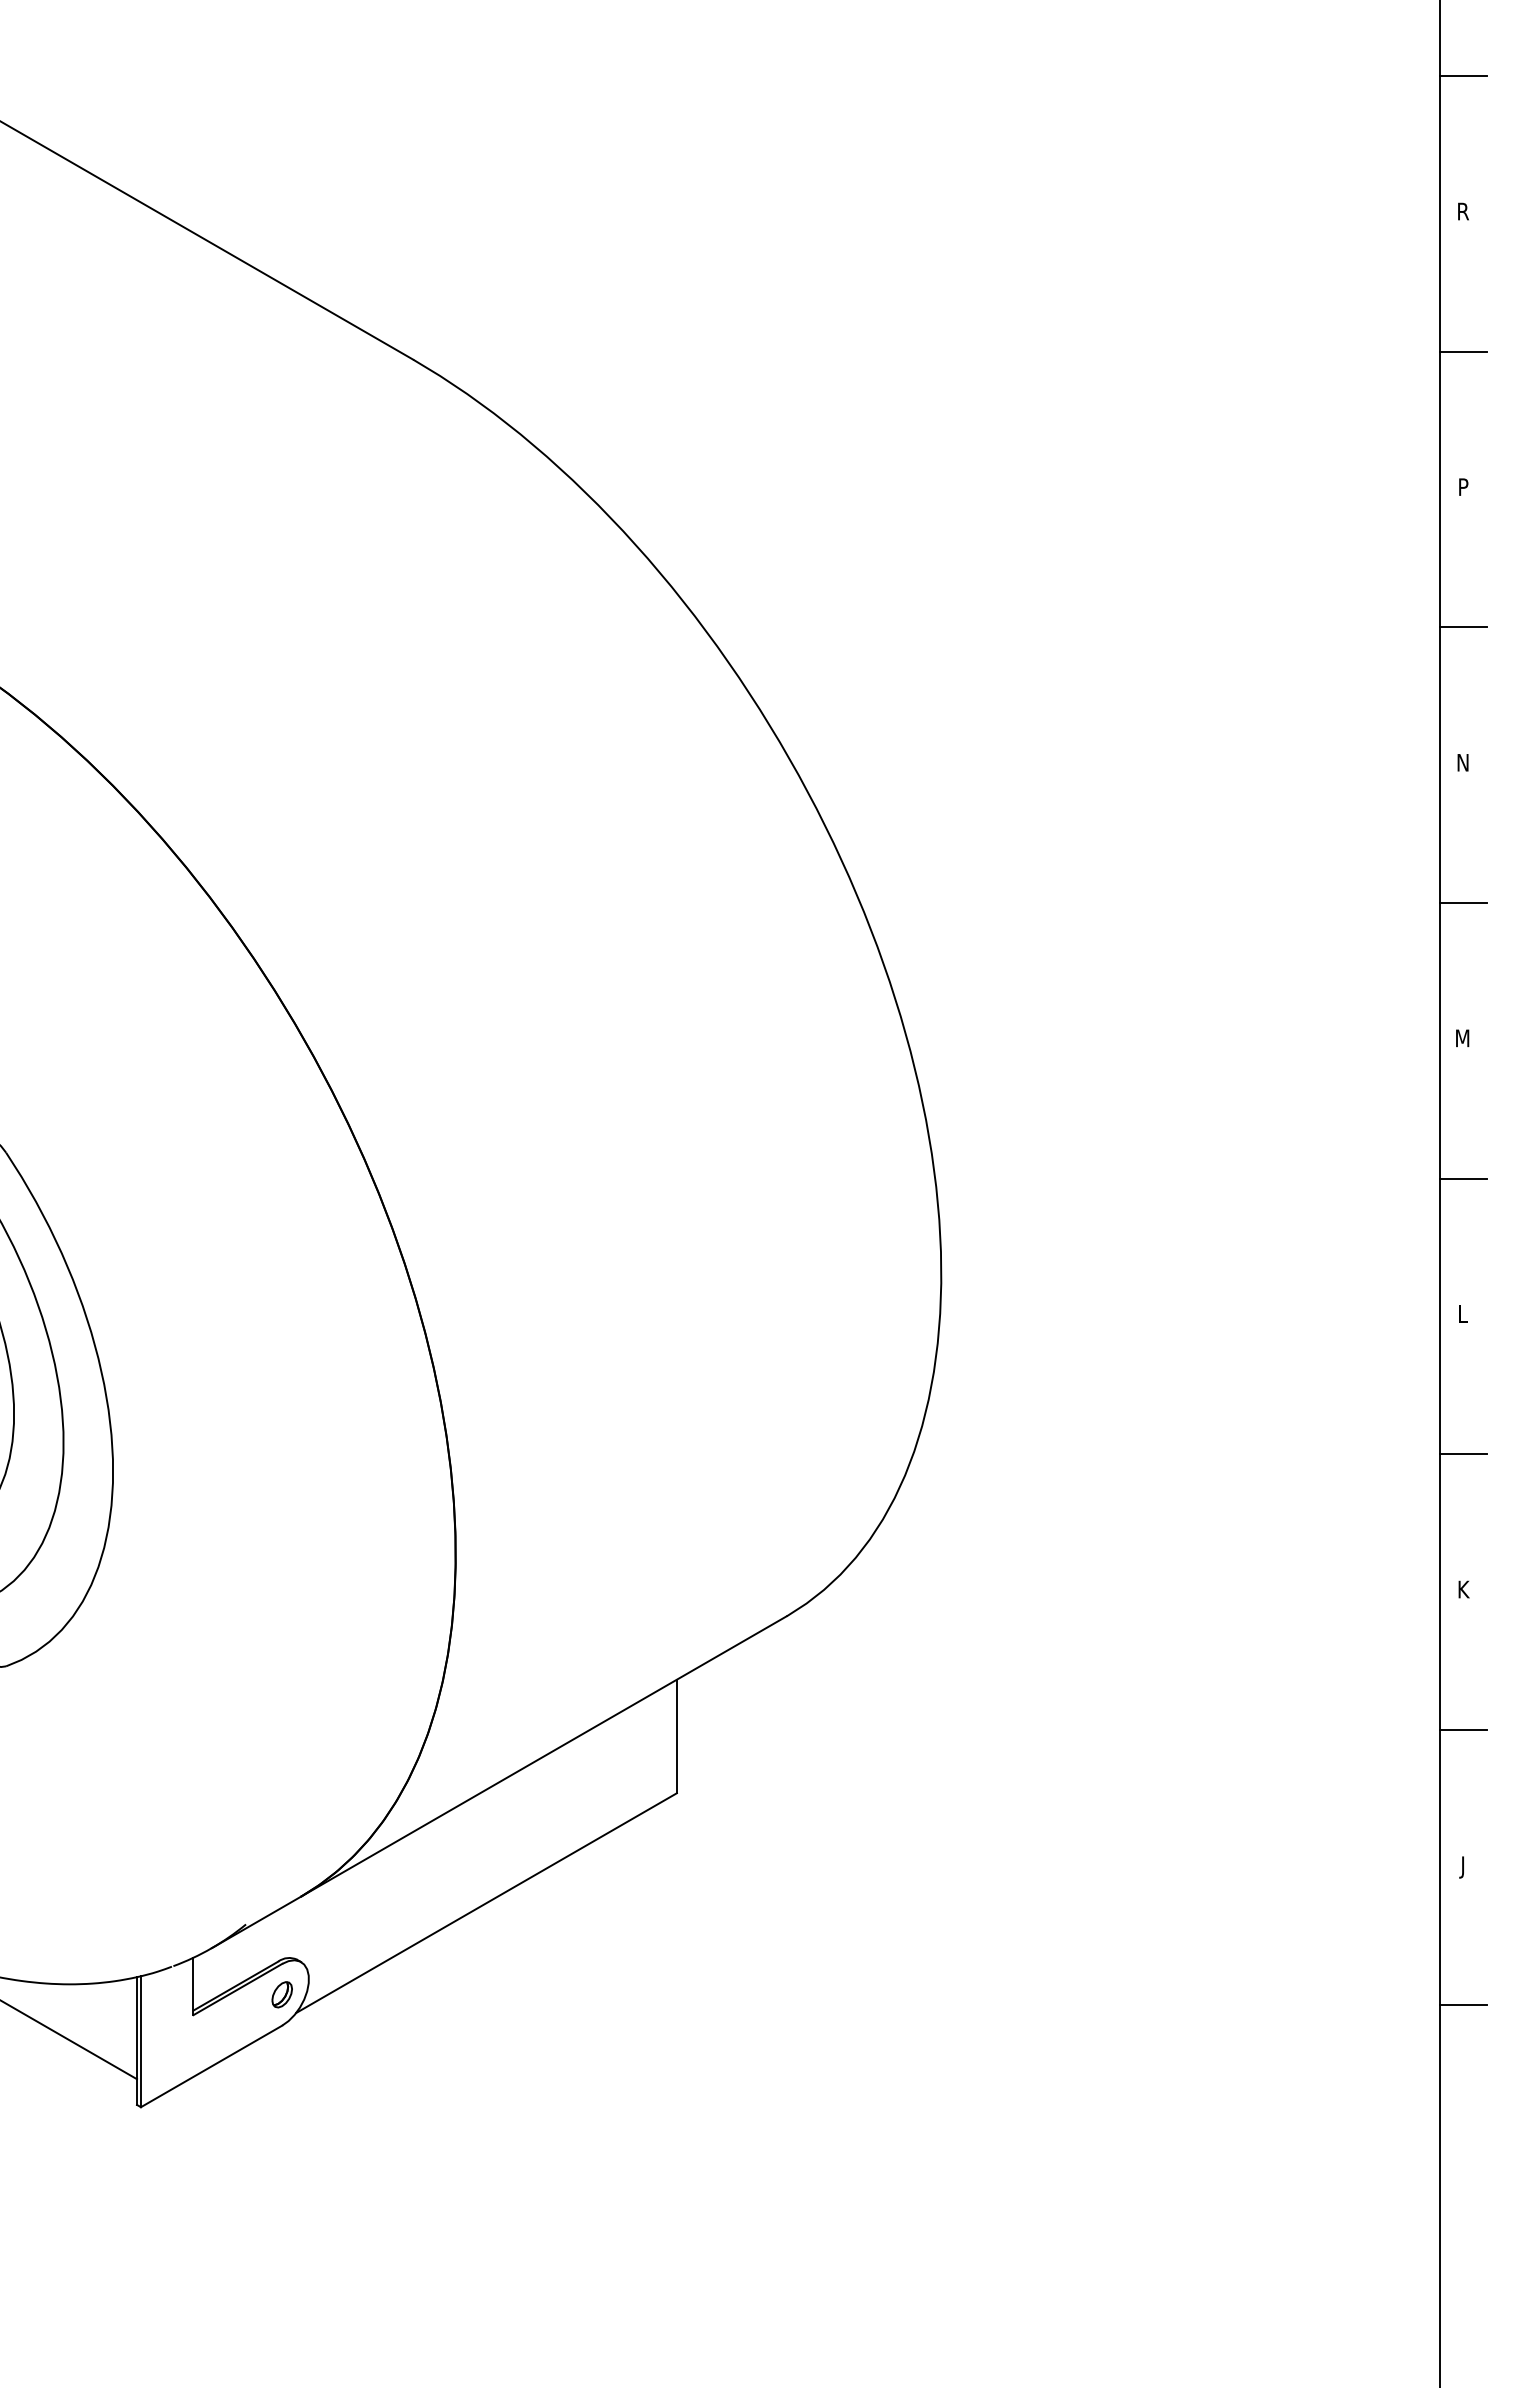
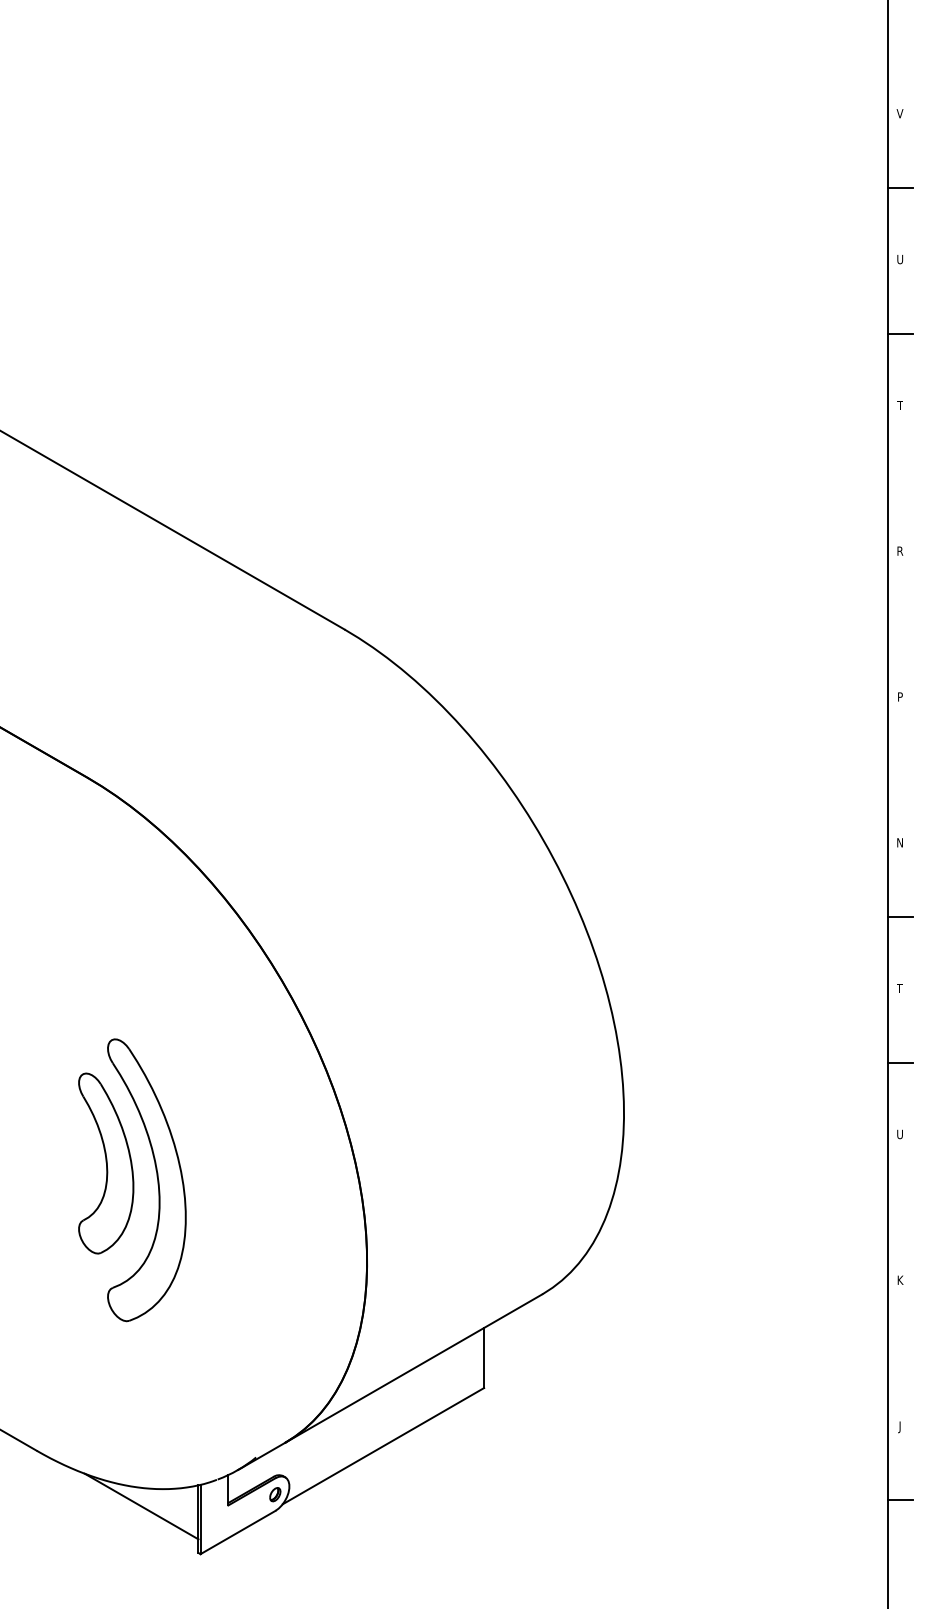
line: (1461, 76) -> (899, 479), removed
line: (1461, 352) -> (899, 625), removed
line: (1461, 627) -> (899, 771), removed
text: (1461, 1038) -> (899, 988), M -> T
text: (1461, 1314) -> (899, 1134), L -> U
line: (1461, 1453) -> (899, 1208), removed
line: (1461, 1729) -> (899, 1354), removed

